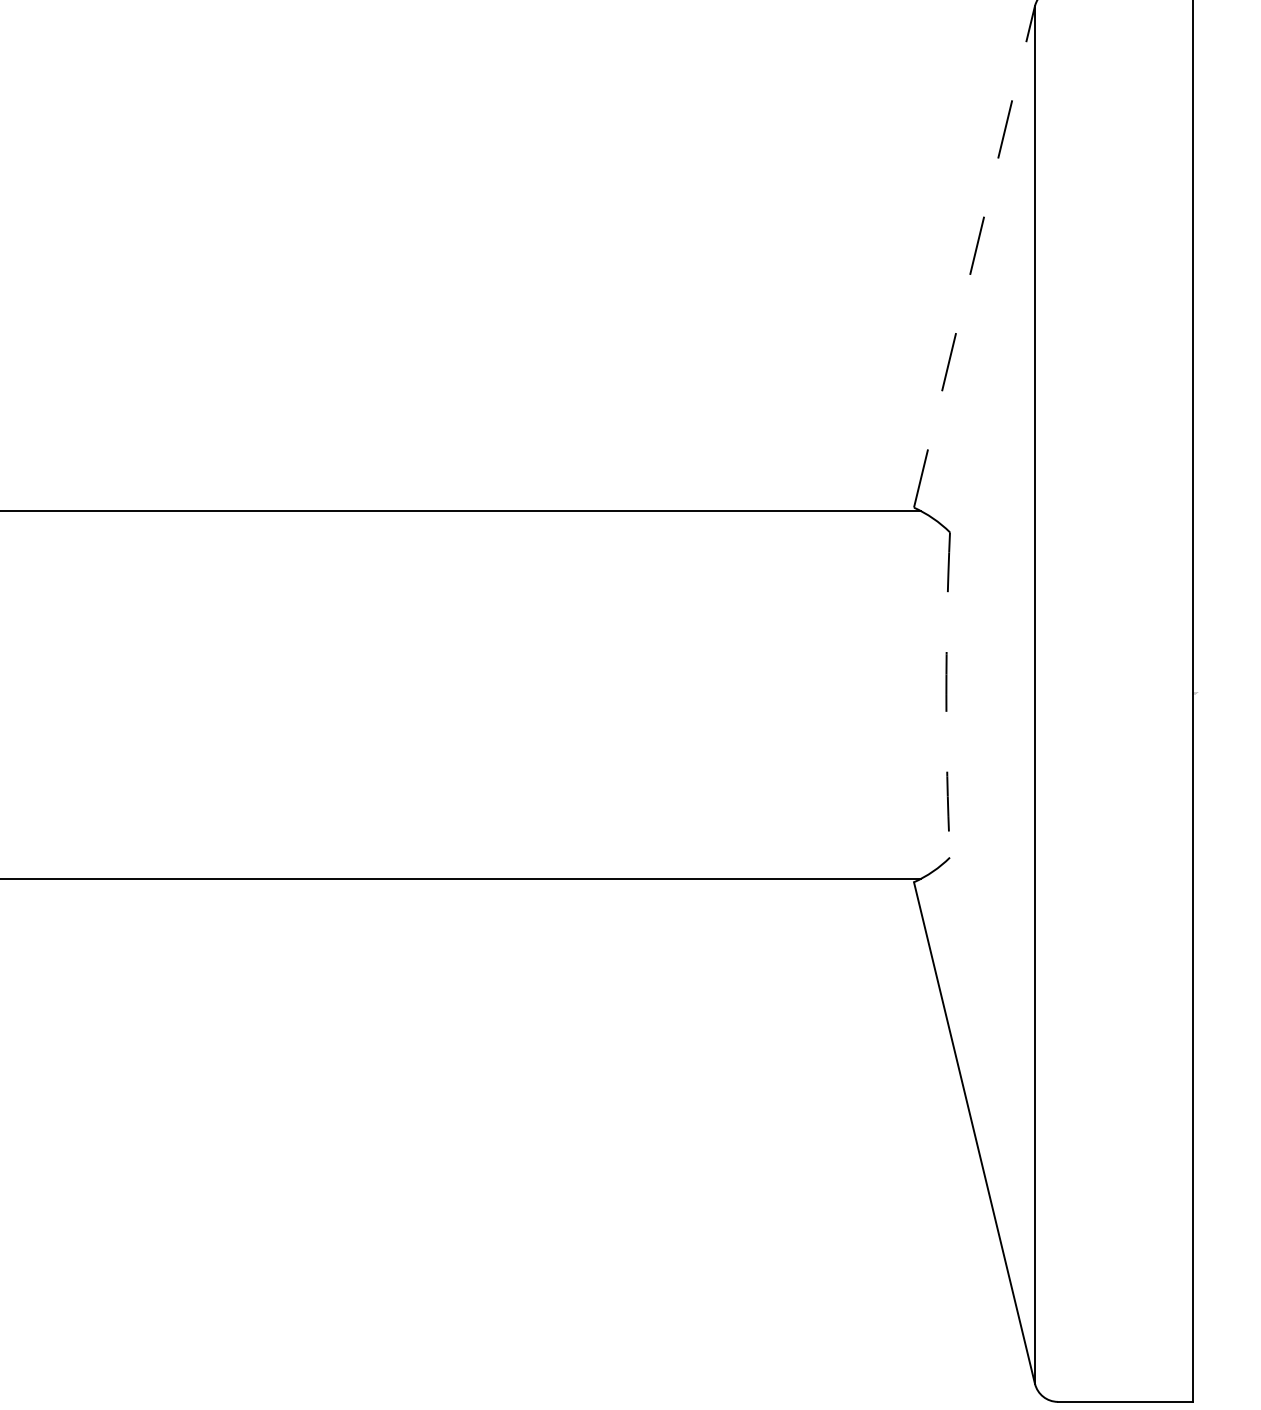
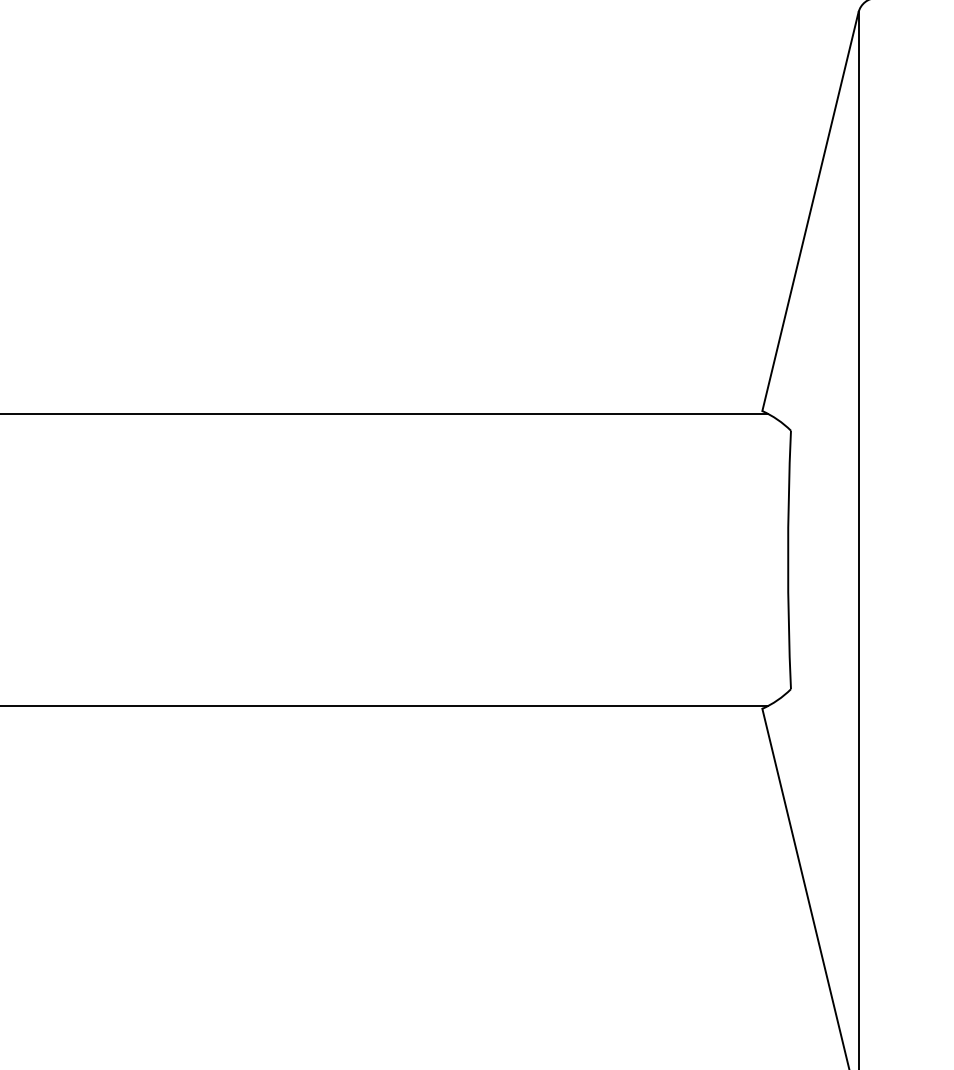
line: (974, 256) -> (810, 211), dashed -> solid
arc: (946, 694) -> (788, 559), dashed -> solid

